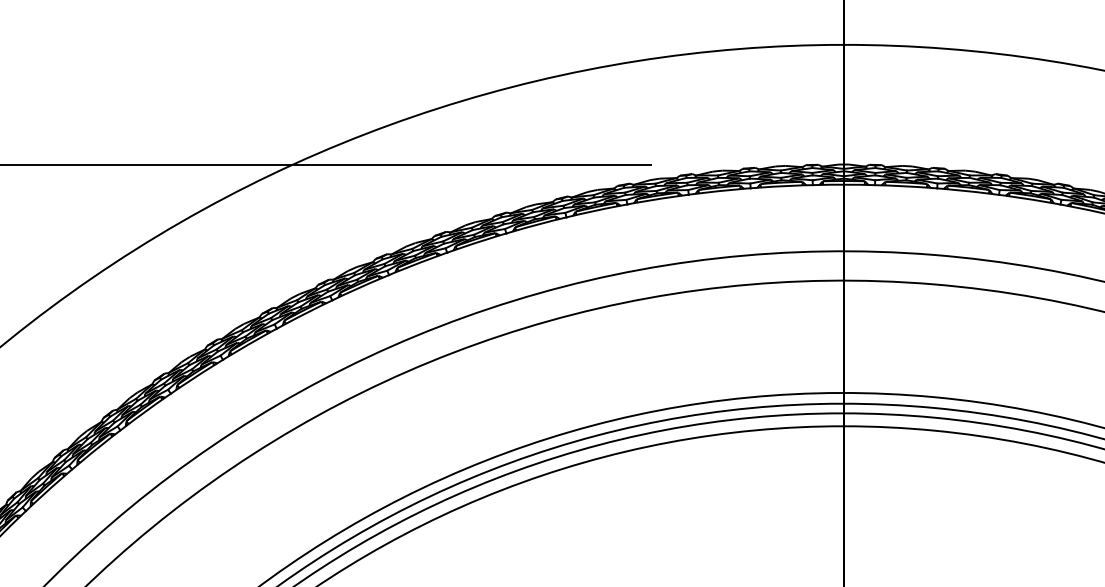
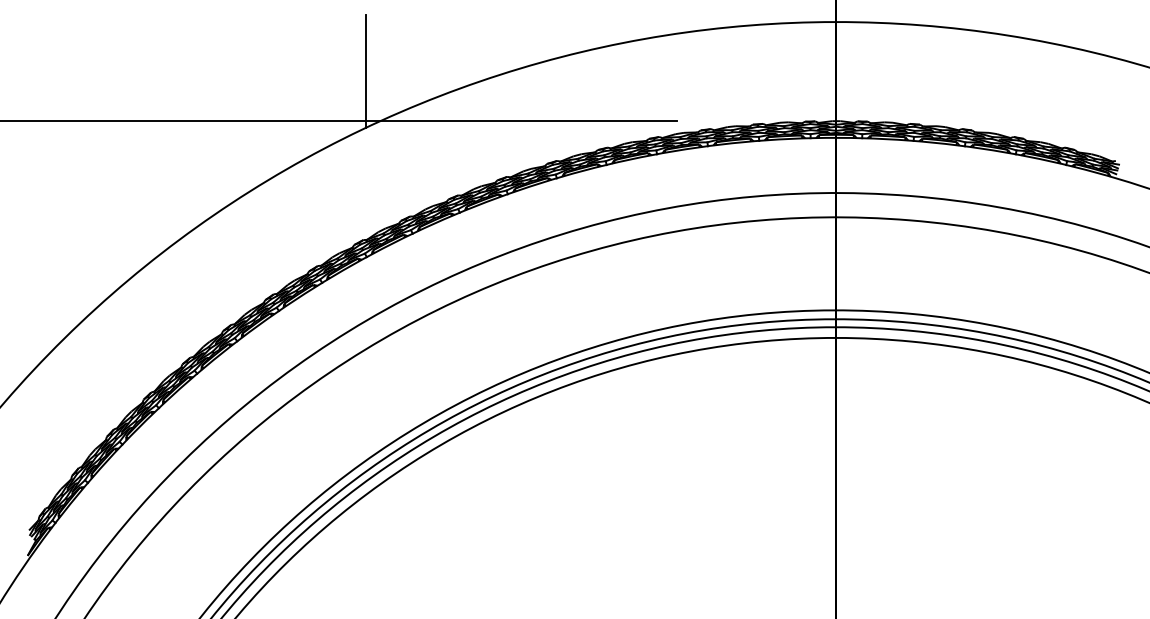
line: (276, 104) -> (366, 71), added

